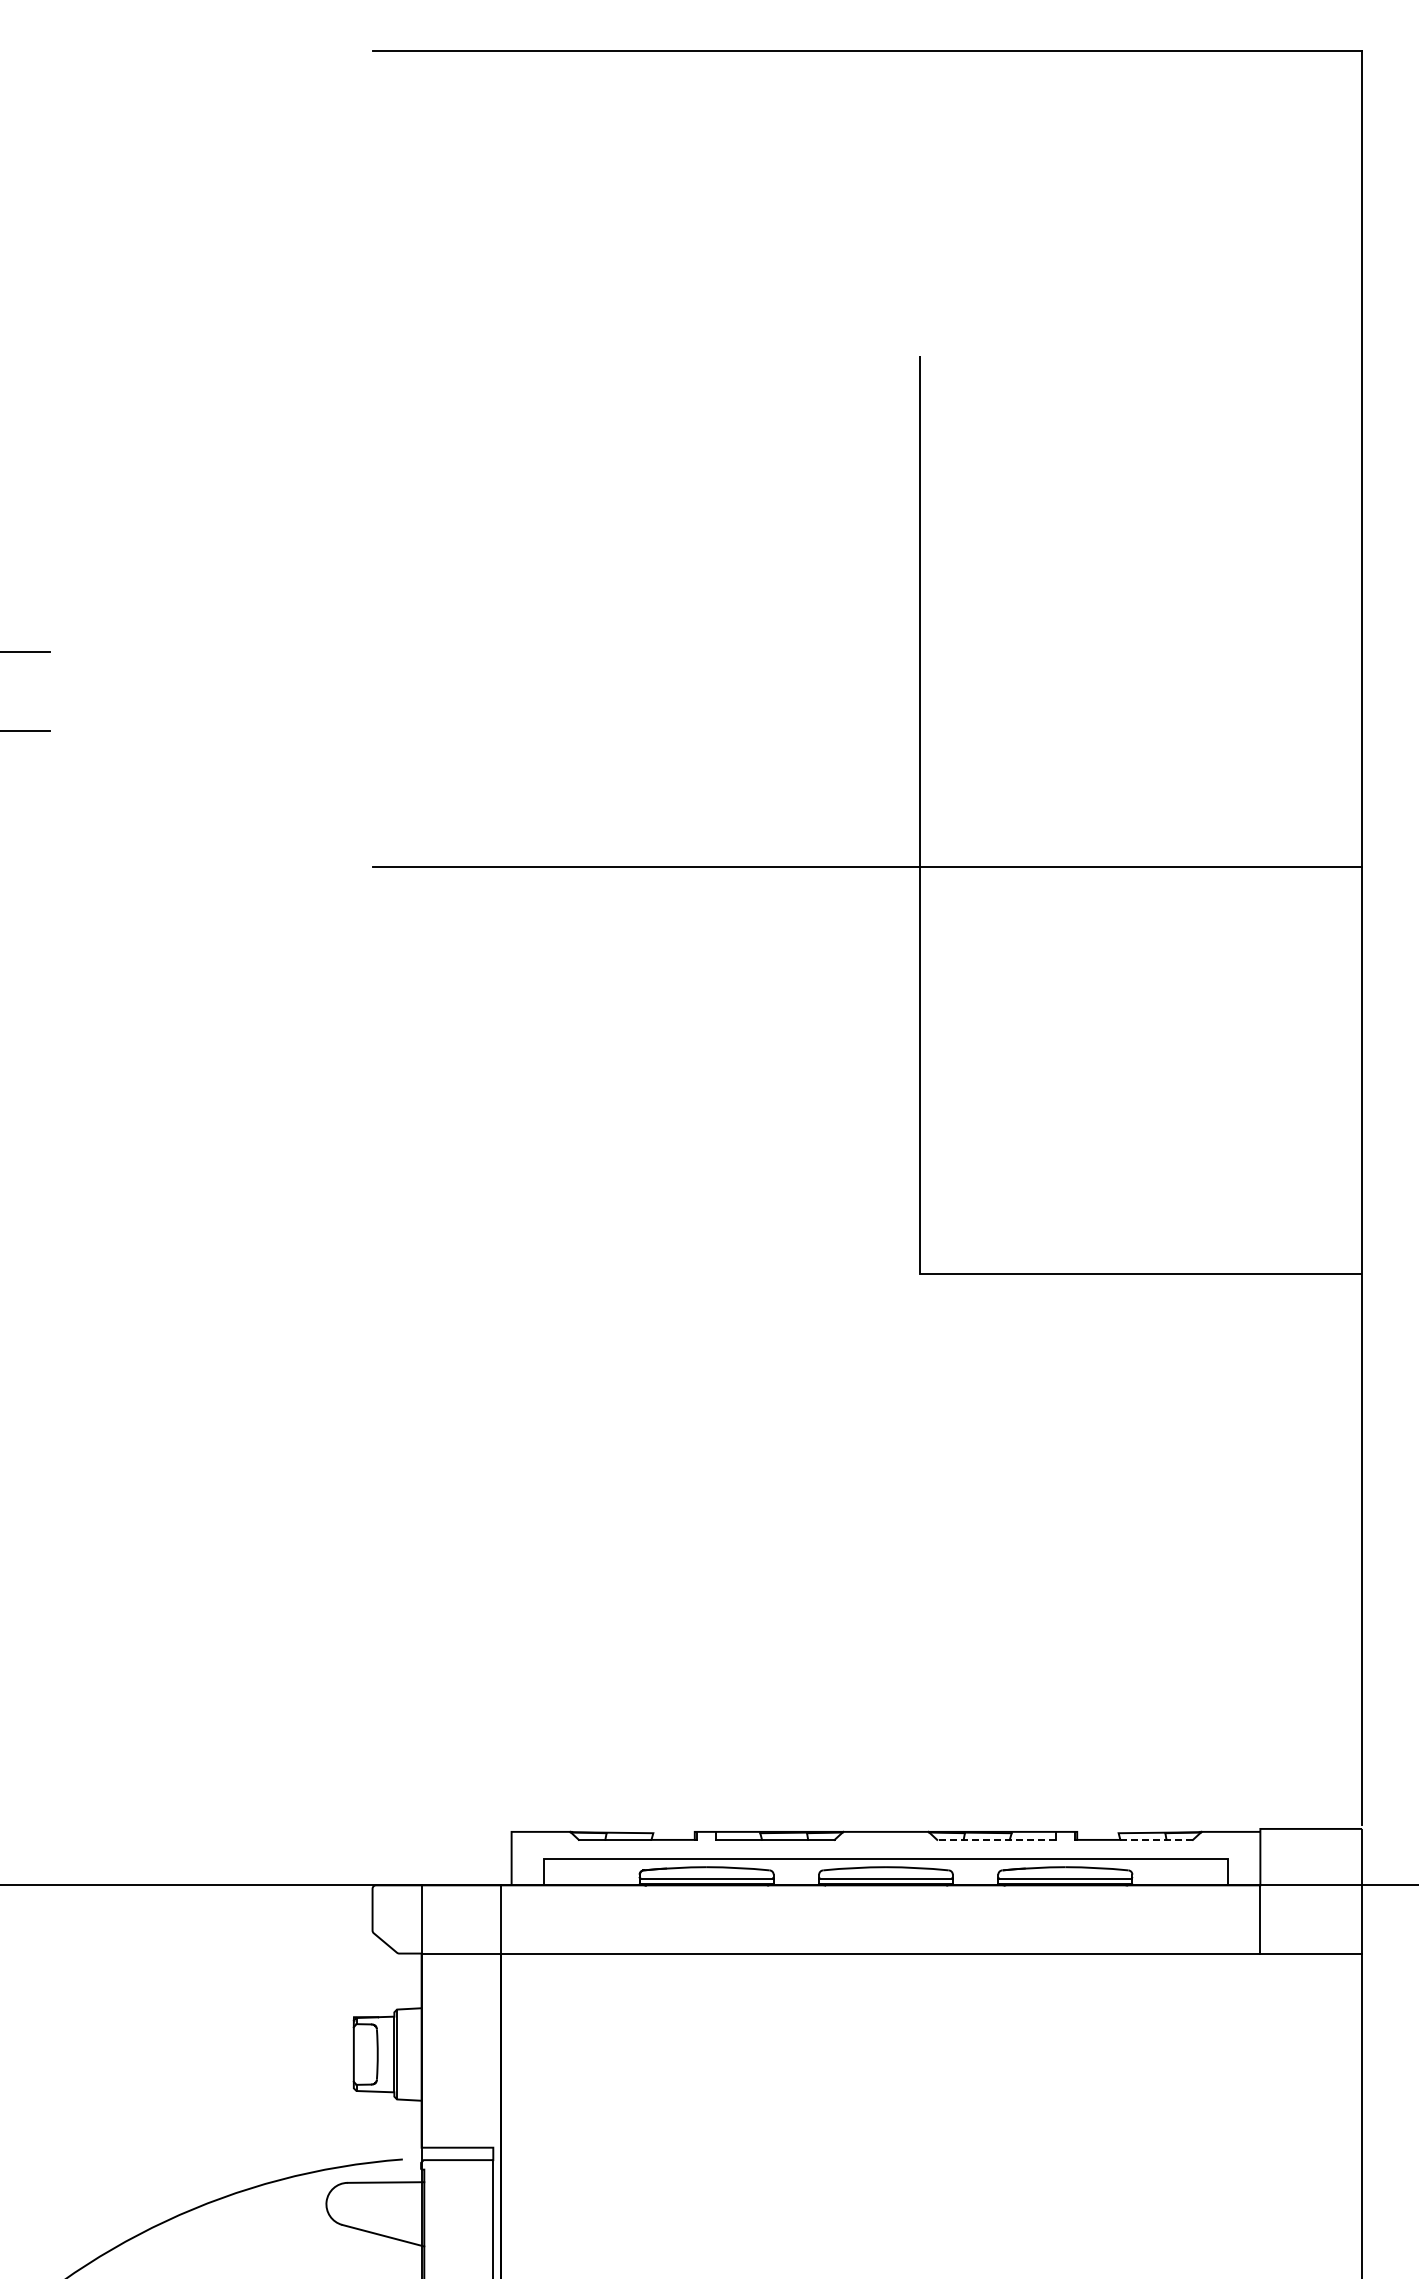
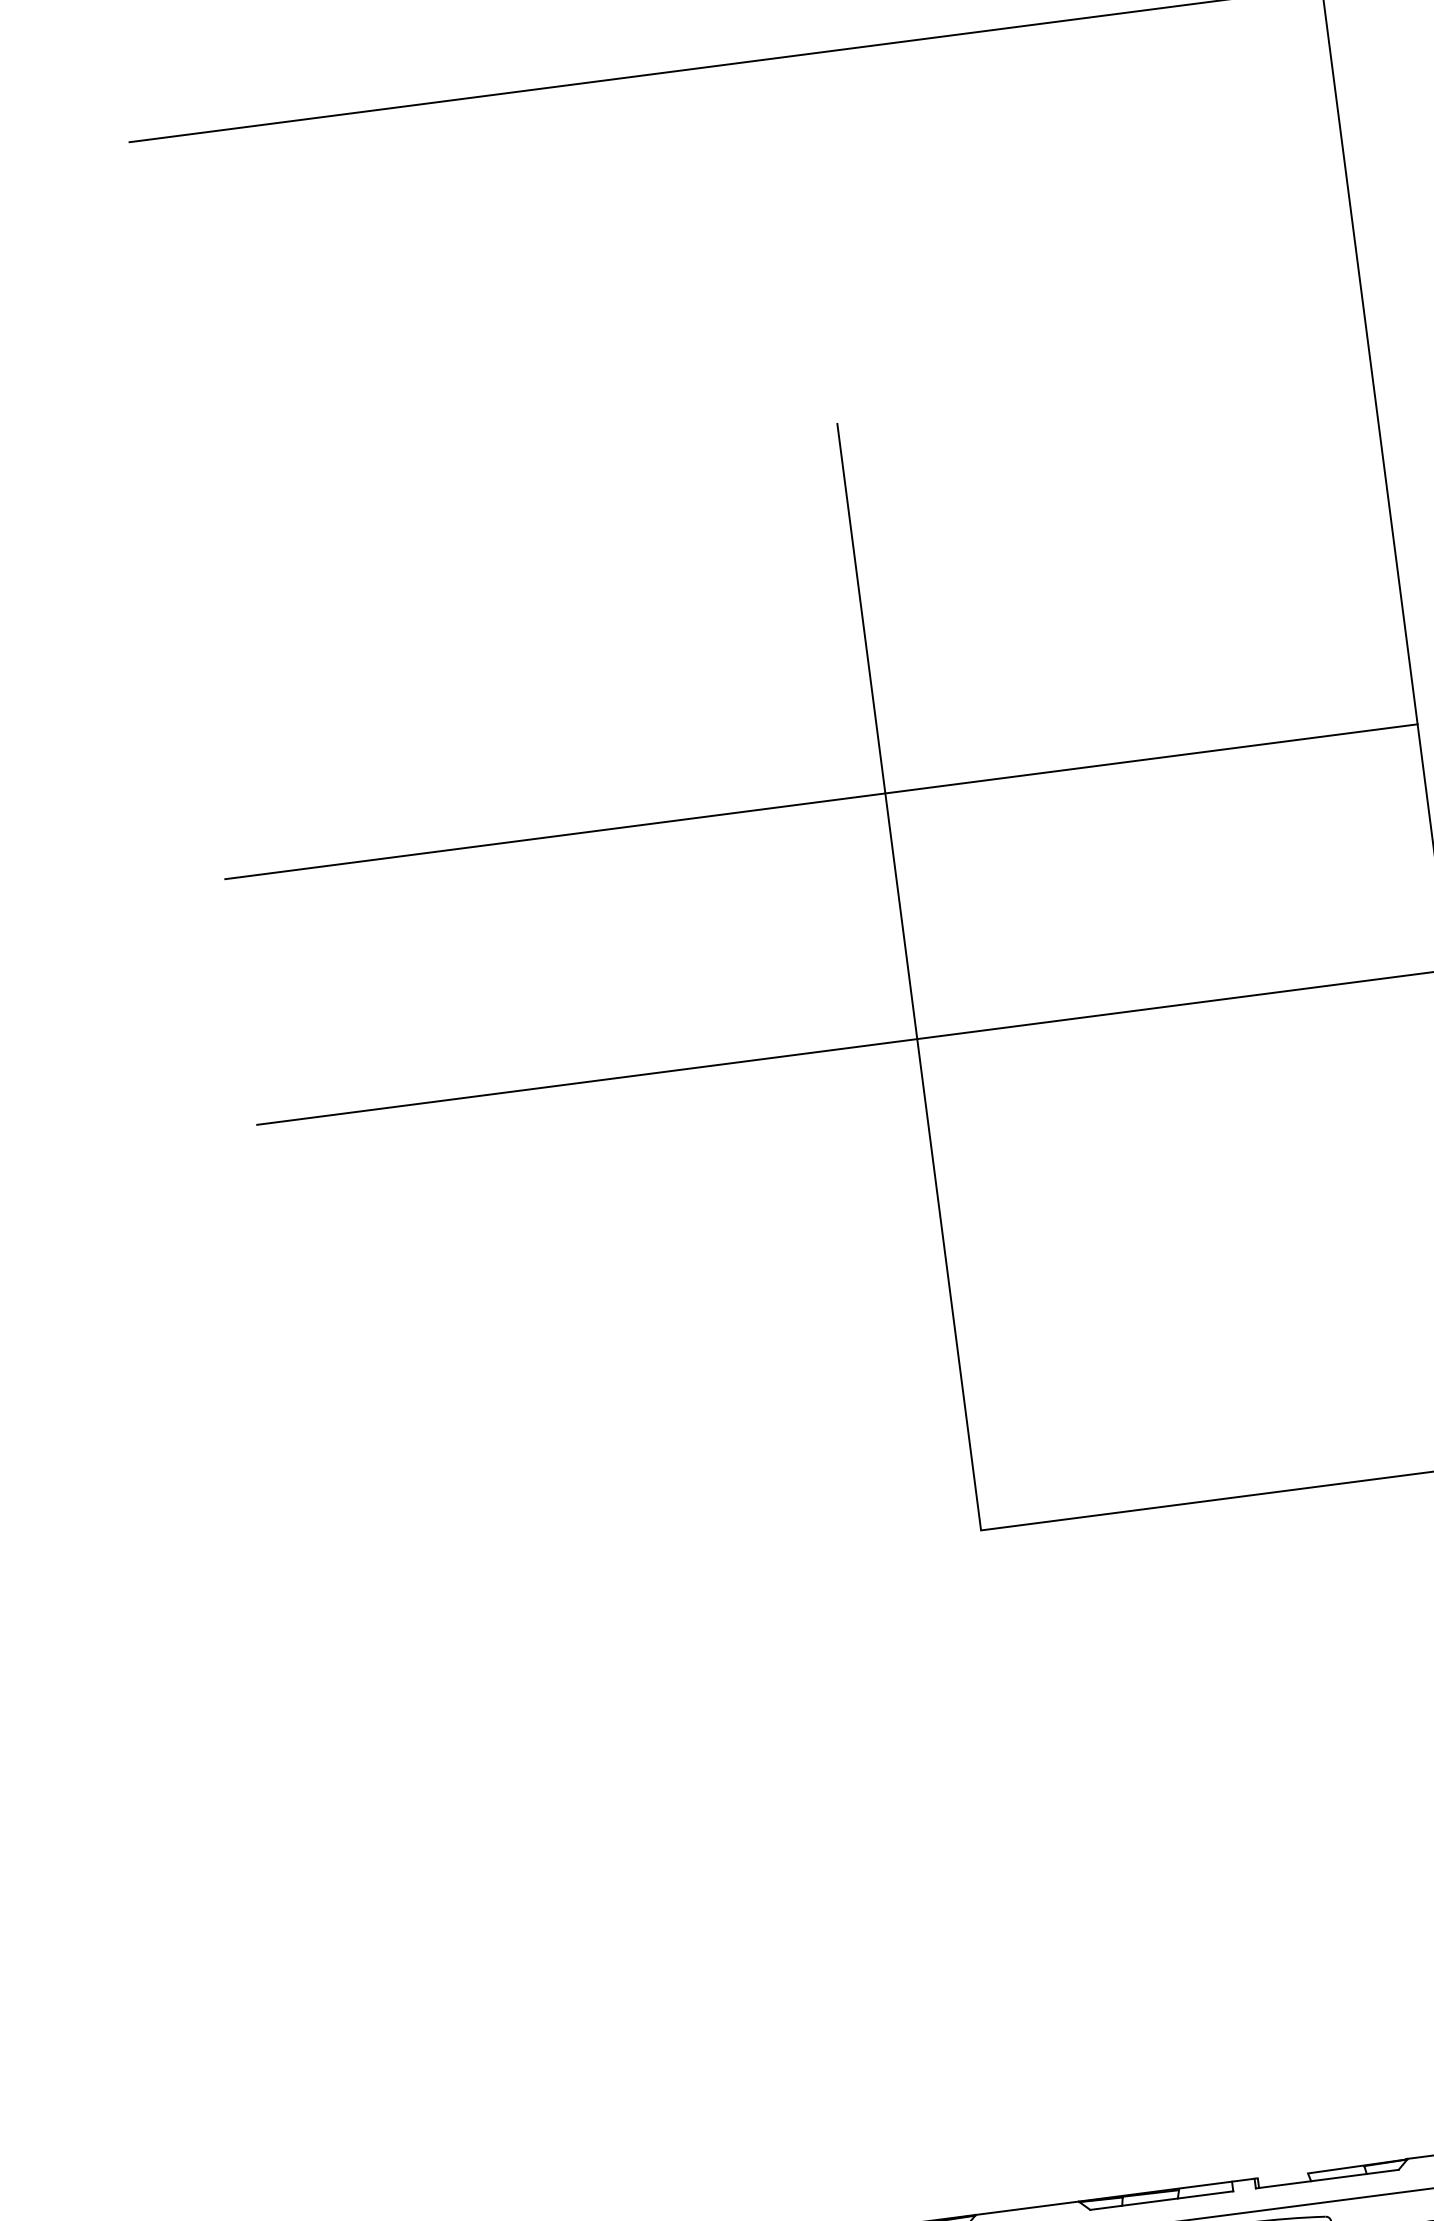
line: (866, 662) -> (820, 801), added
line: (996, 1839) -> (1161, 2200), dashed -> solid
line: (1156, 1839) -> (1354, 2175), dashed -> solid

